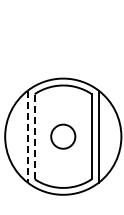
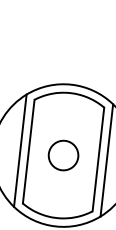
line: (34, 136) -> (28, 151), dashed -> solid
line: (27, 137) -> (19, 151), dashed -> solid

